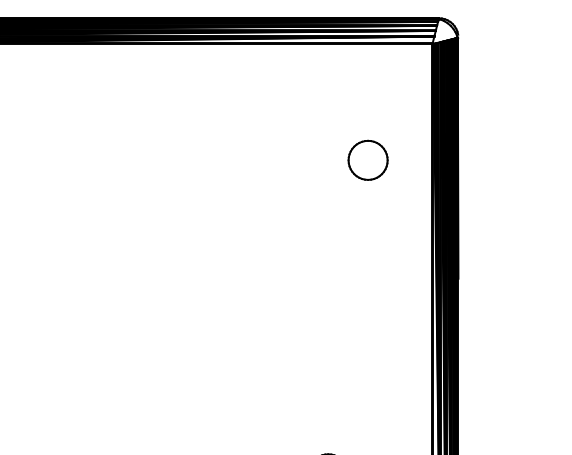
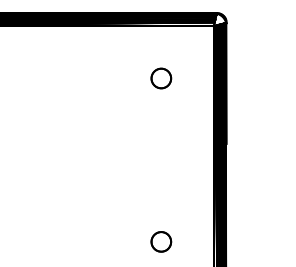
part: (368, 160) -> (161, 78), moved

